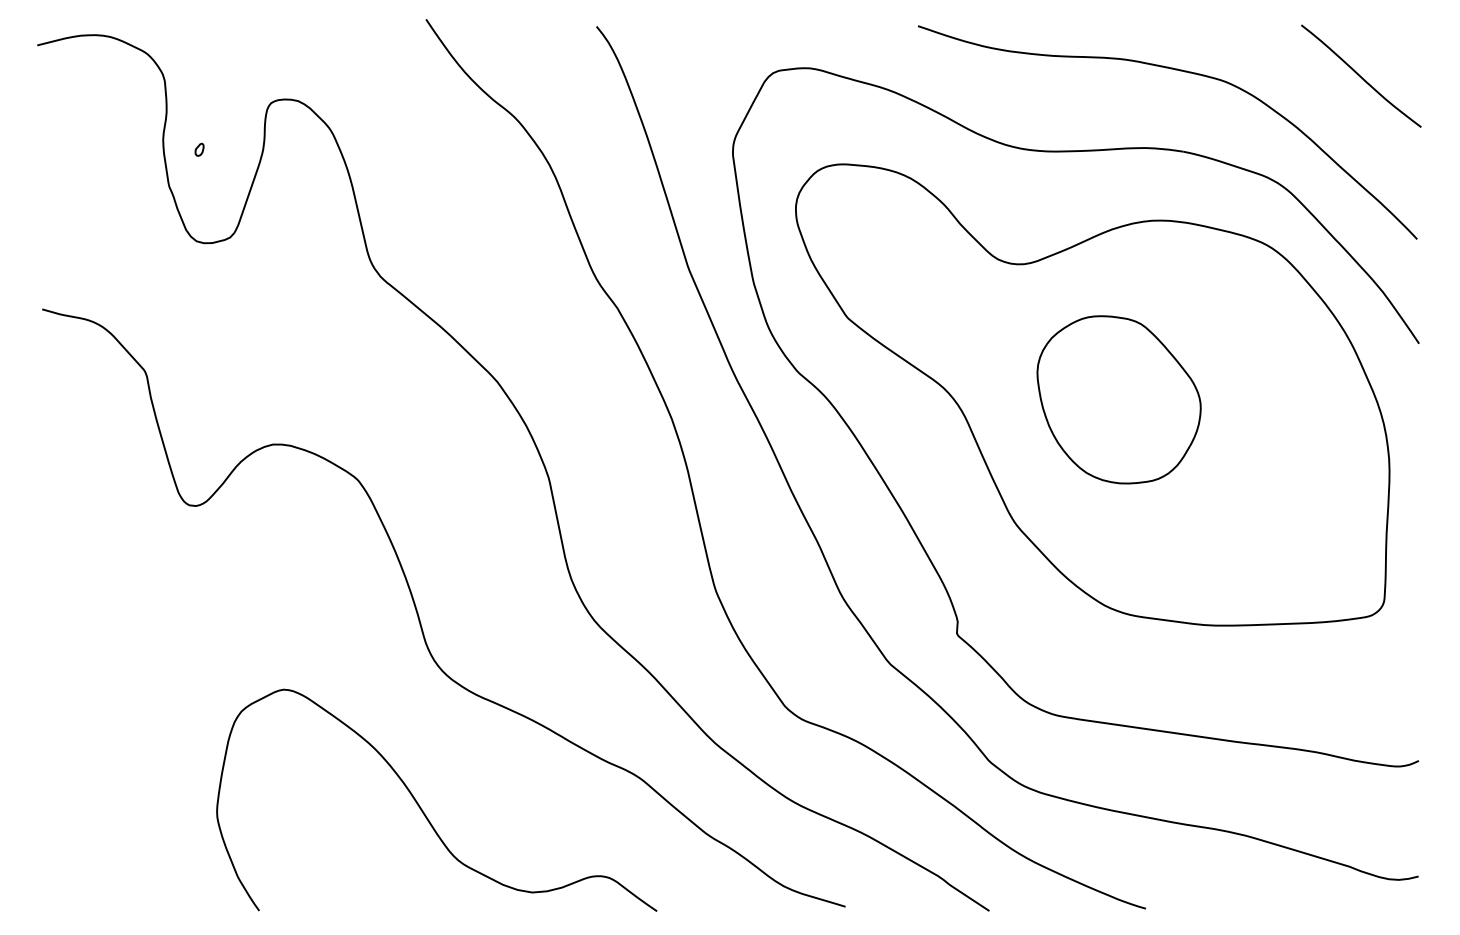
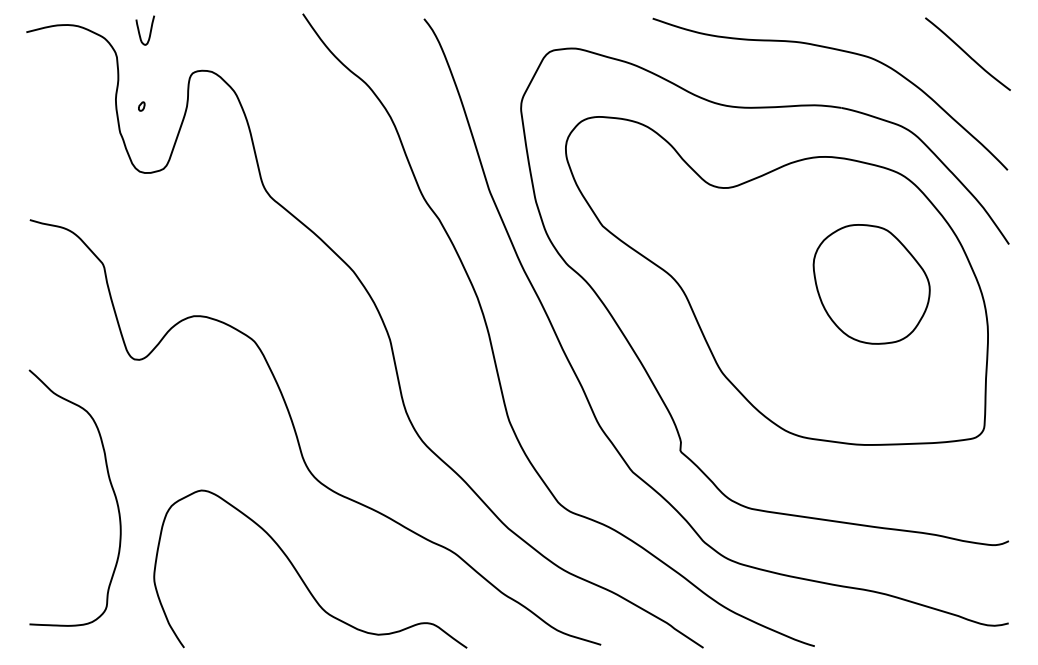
curve: (196, 42) -> (139, 30), added
part: (1118, 400) -> (871, 284), moved
curve: (155, 682) -> (110, 485), added

